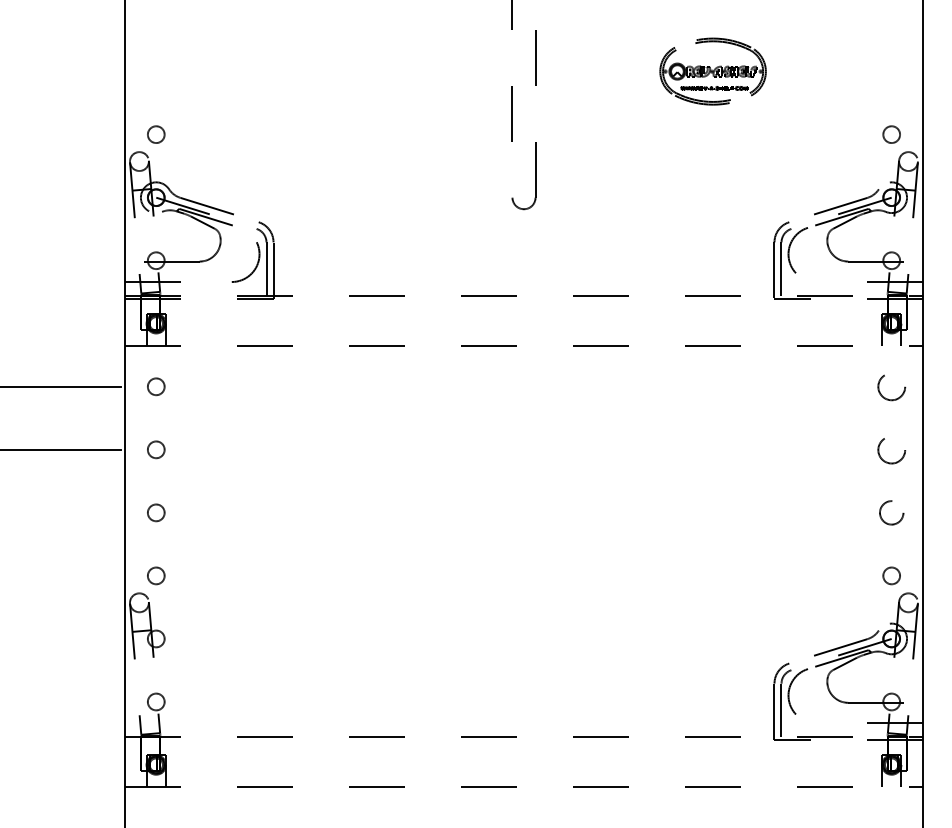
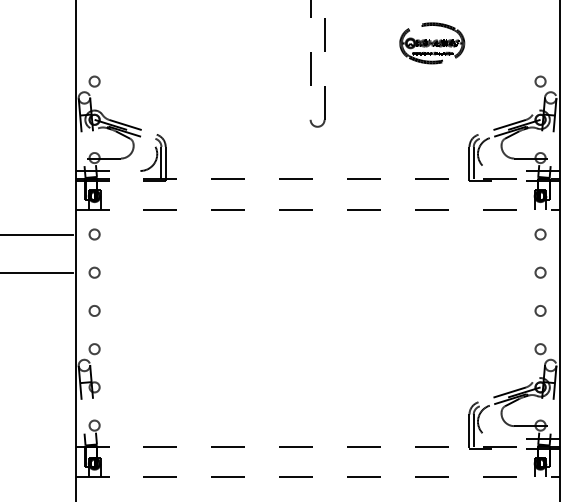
circle: (891, 386) -> (540, 234), size x0.62
circle: (891, 449) -> (540, 272), size x0.62
circle: (891, 512) -> (540, 310), size x0.71

